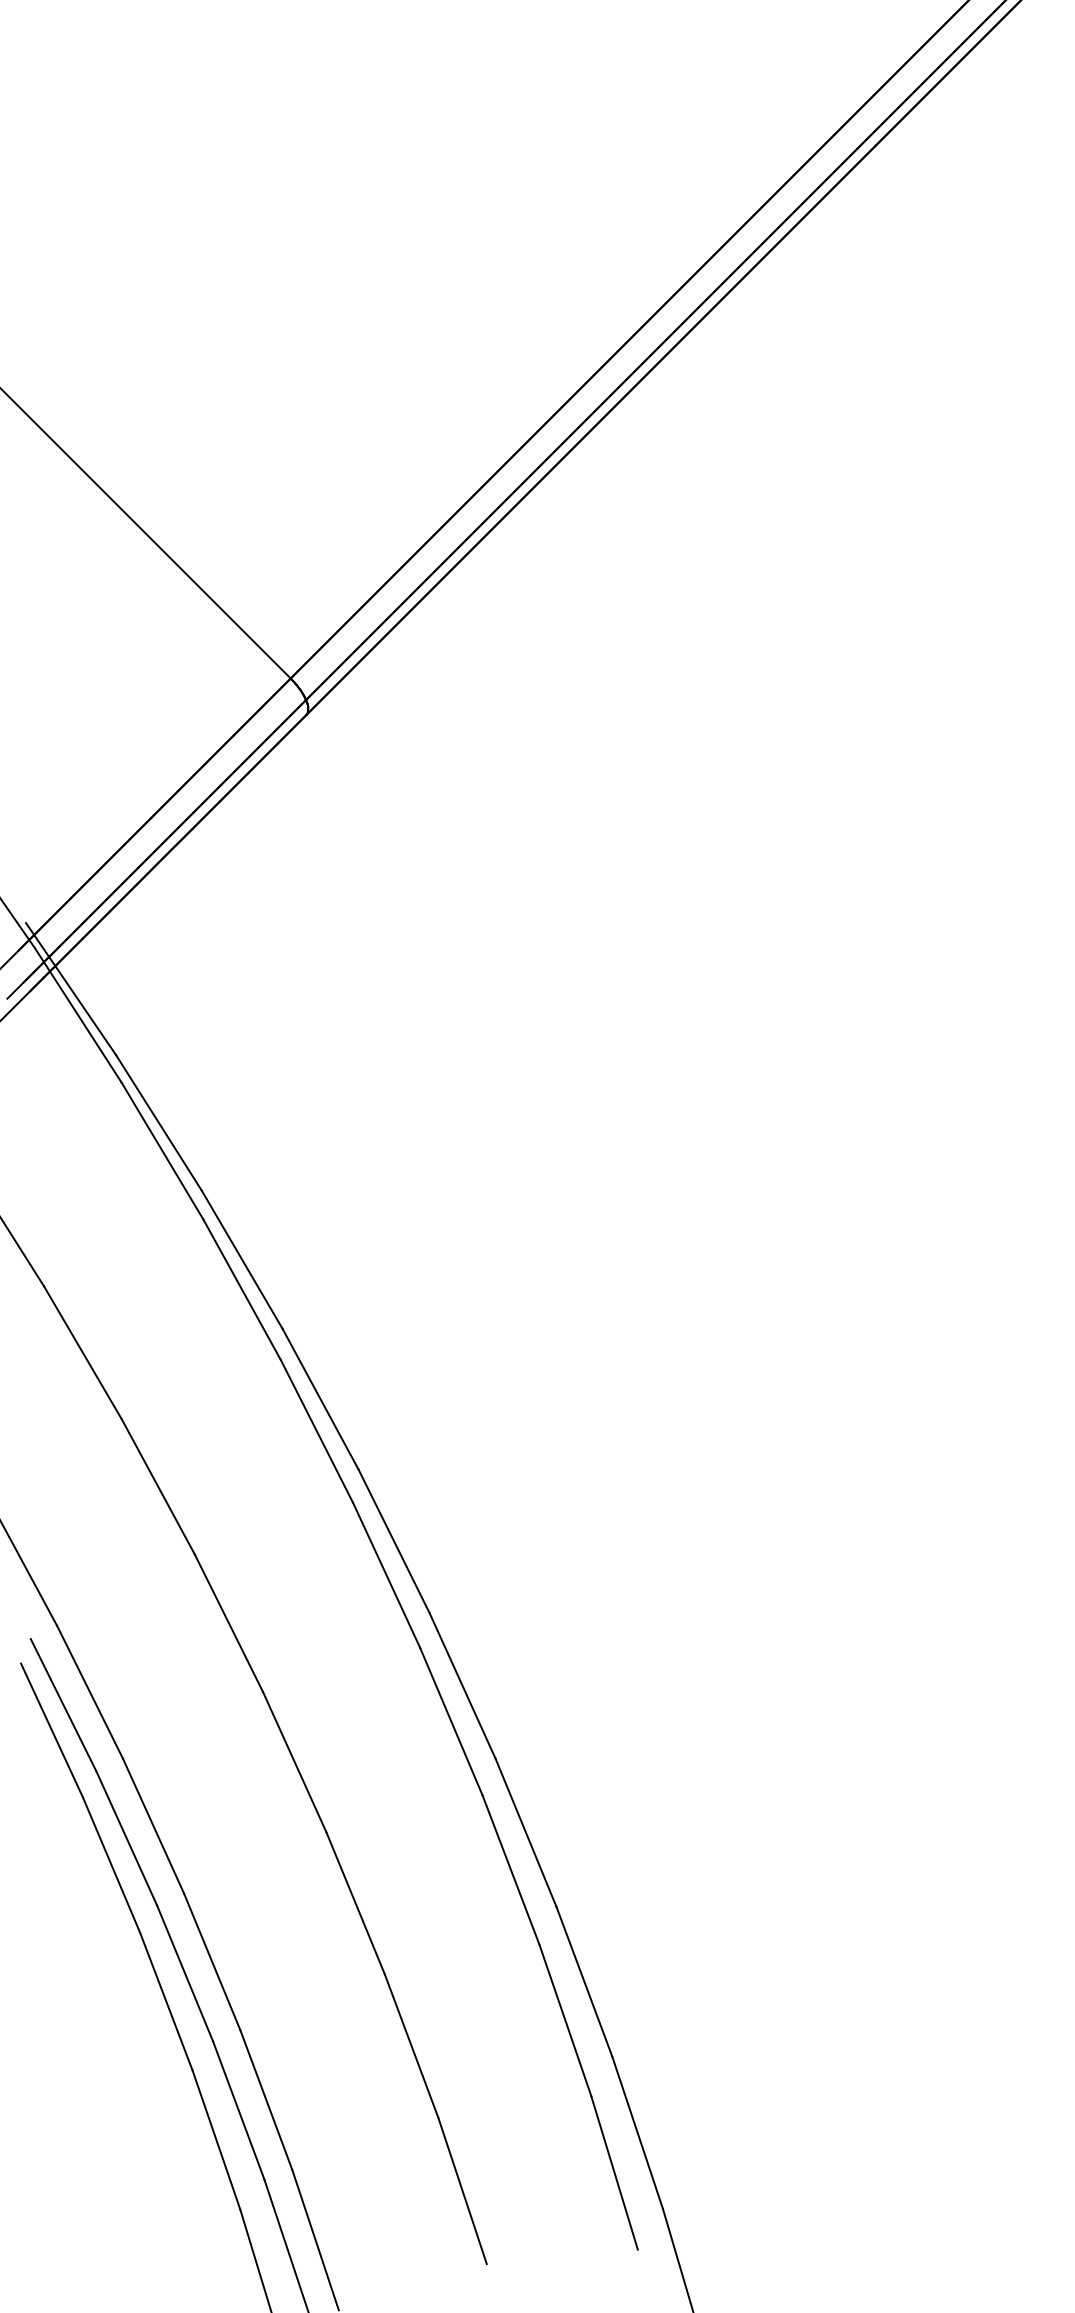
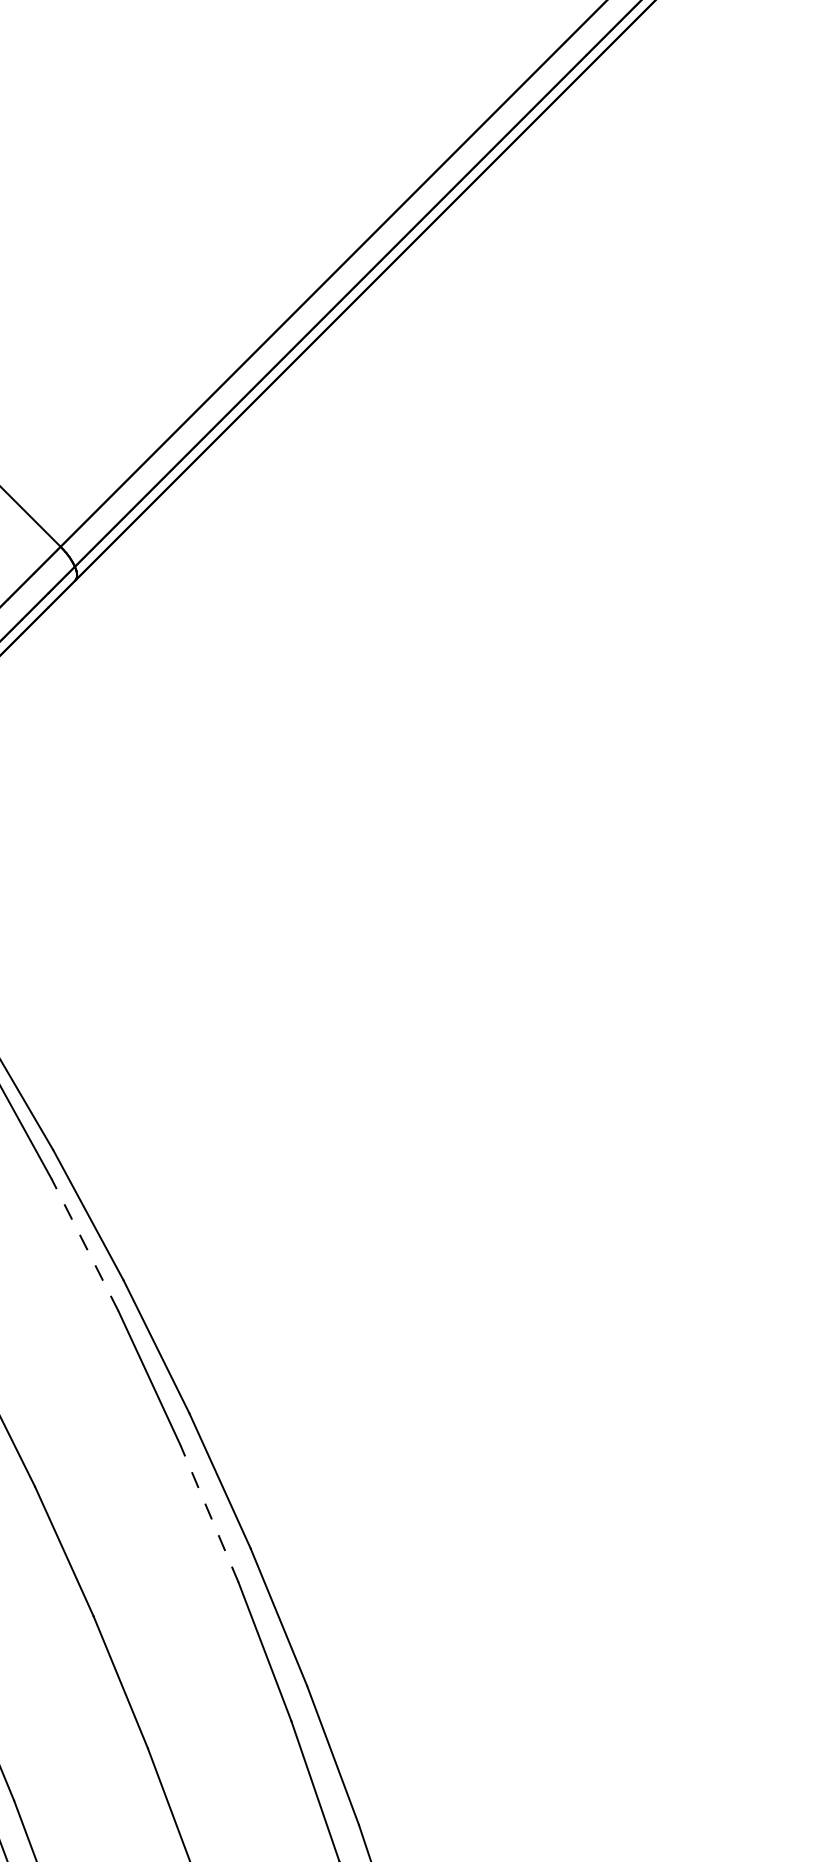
line: (316, 1430) -> (84, 1244), solid -> dashed
line: (451, 1721) -> (209, 1513), solid -> dashed

